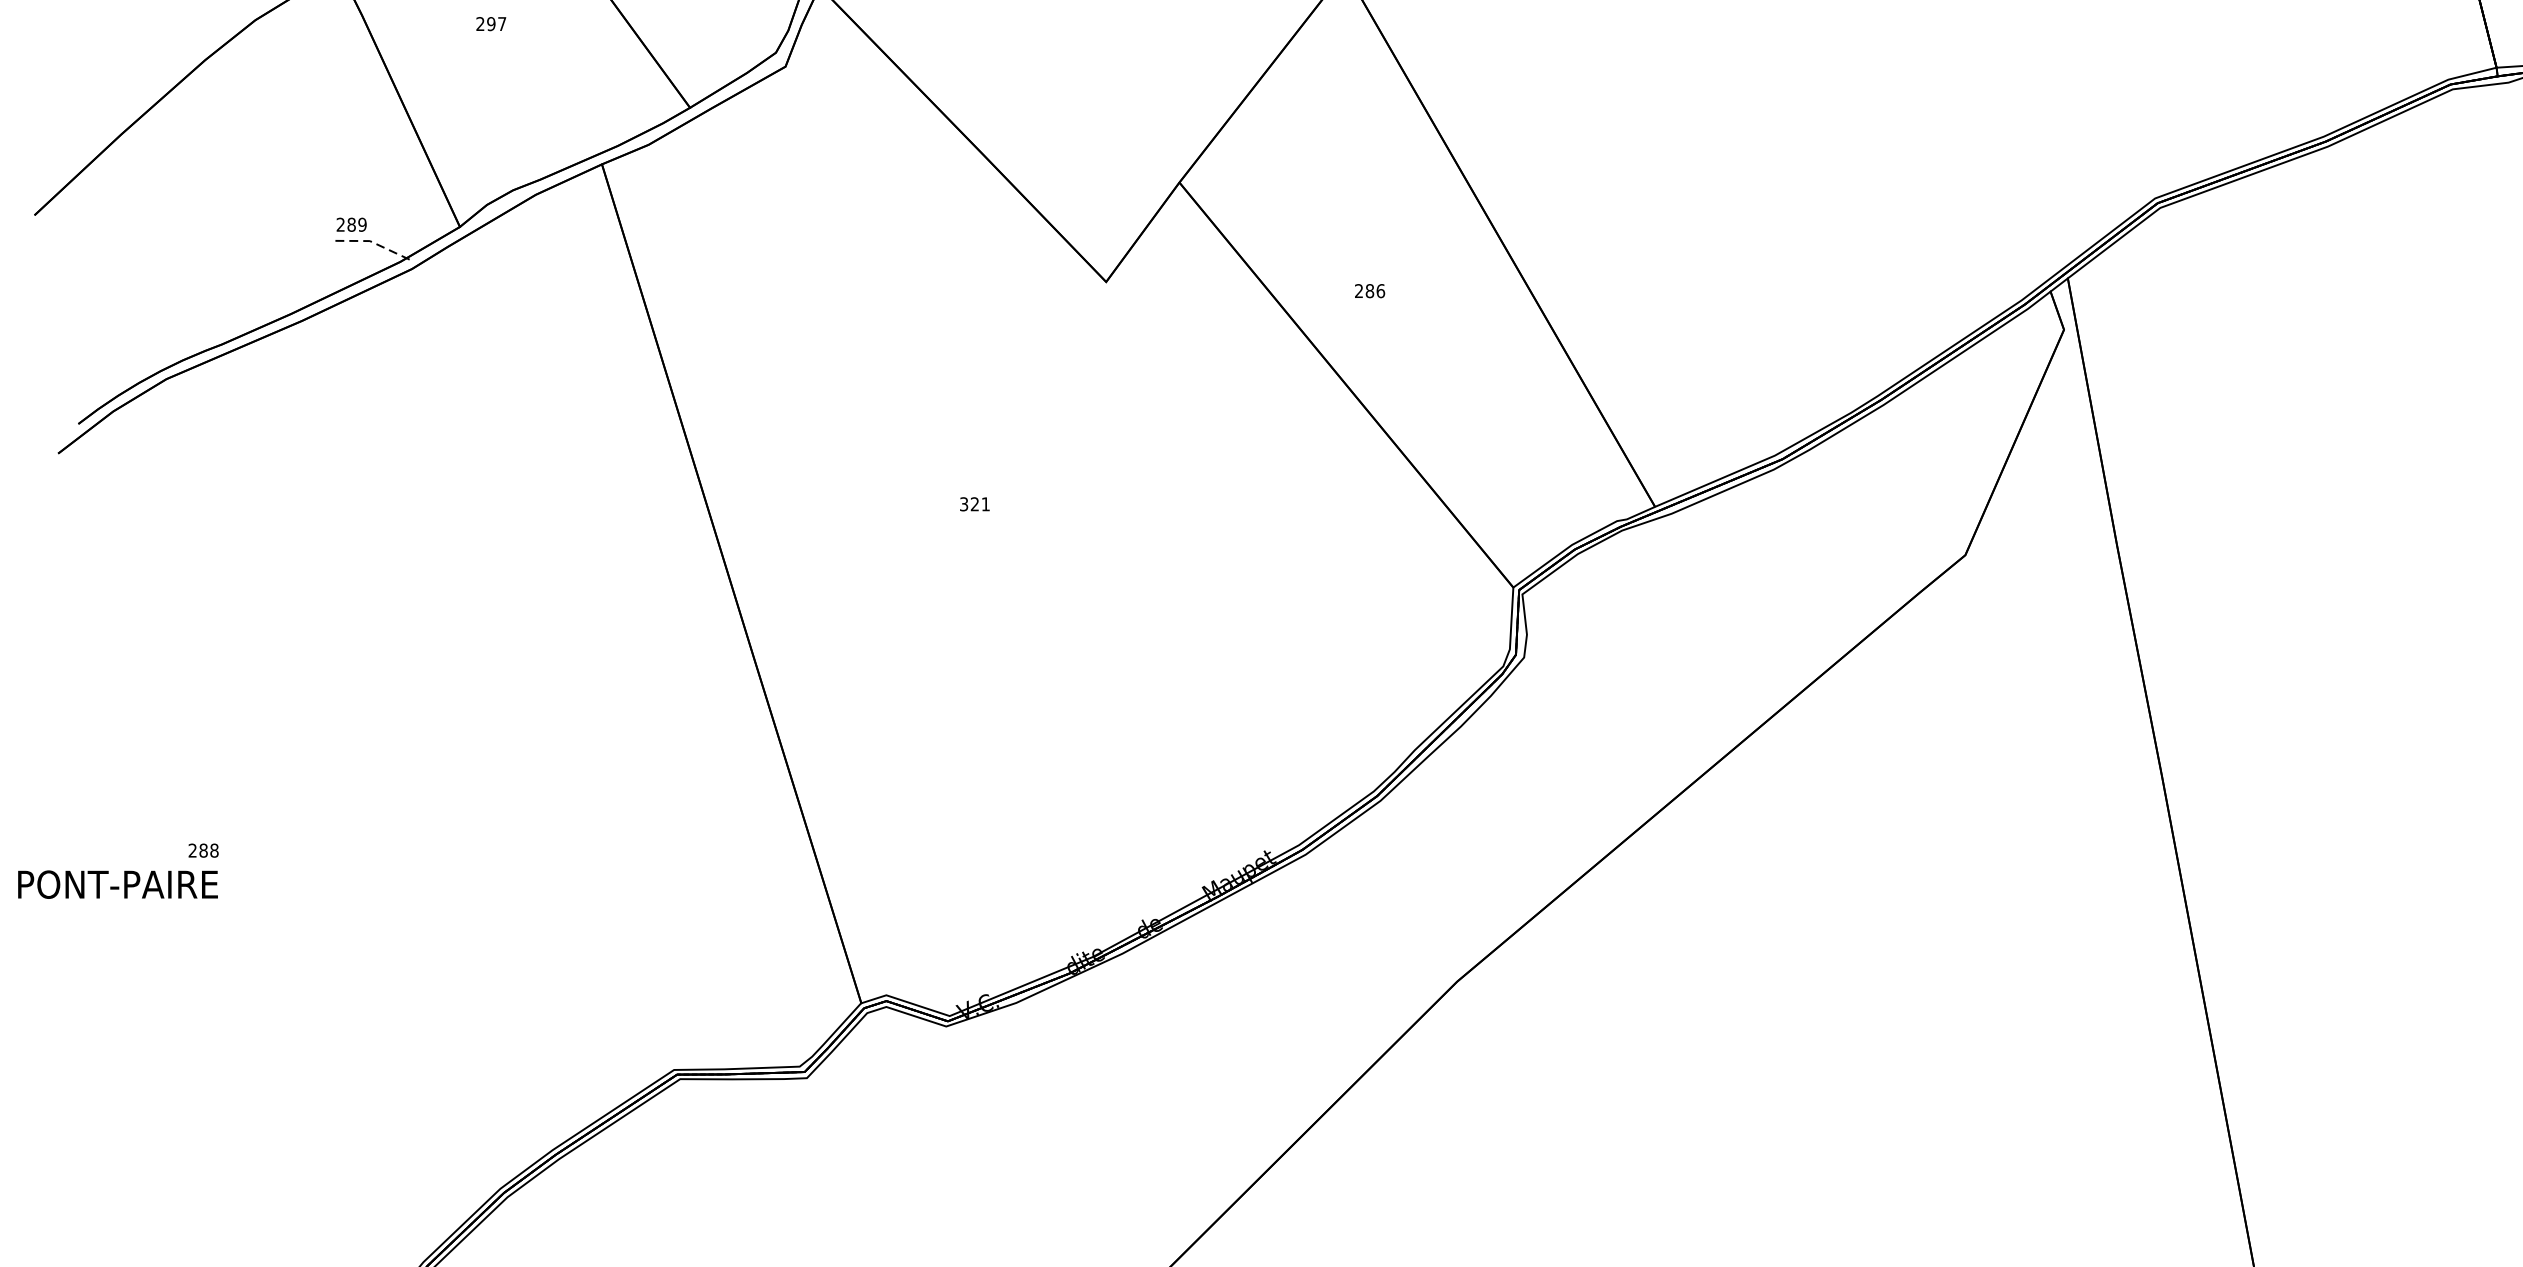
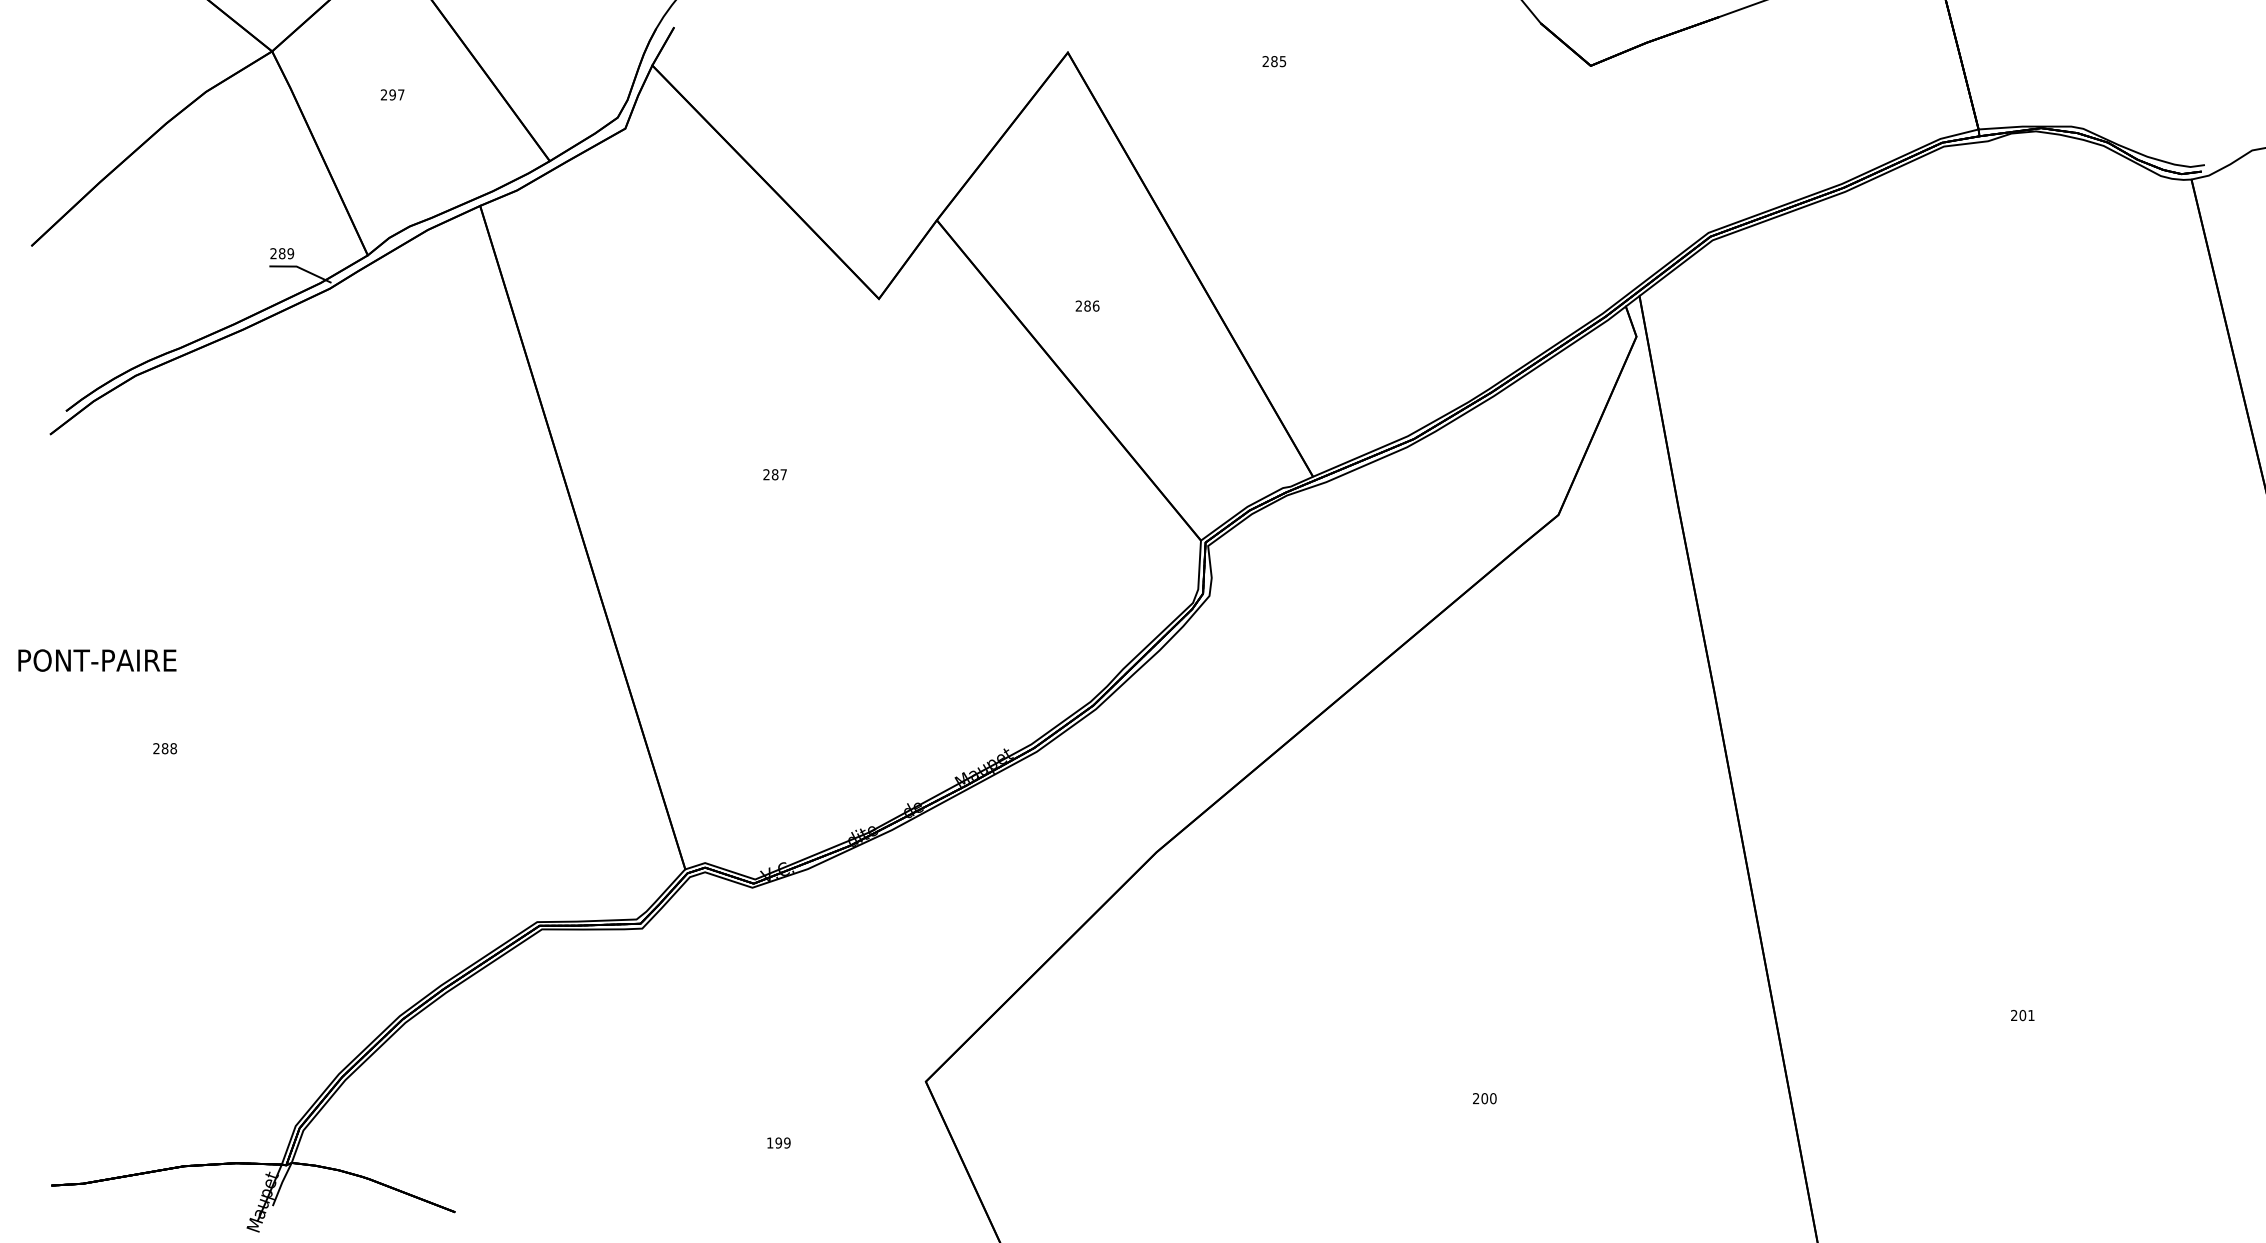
line: (376, 243) -> (301, 268), dashed -> solid
text: (974, 503) -> (774, 474), 321 -> 287
text: (118, 884) -> (97, 660), moved

